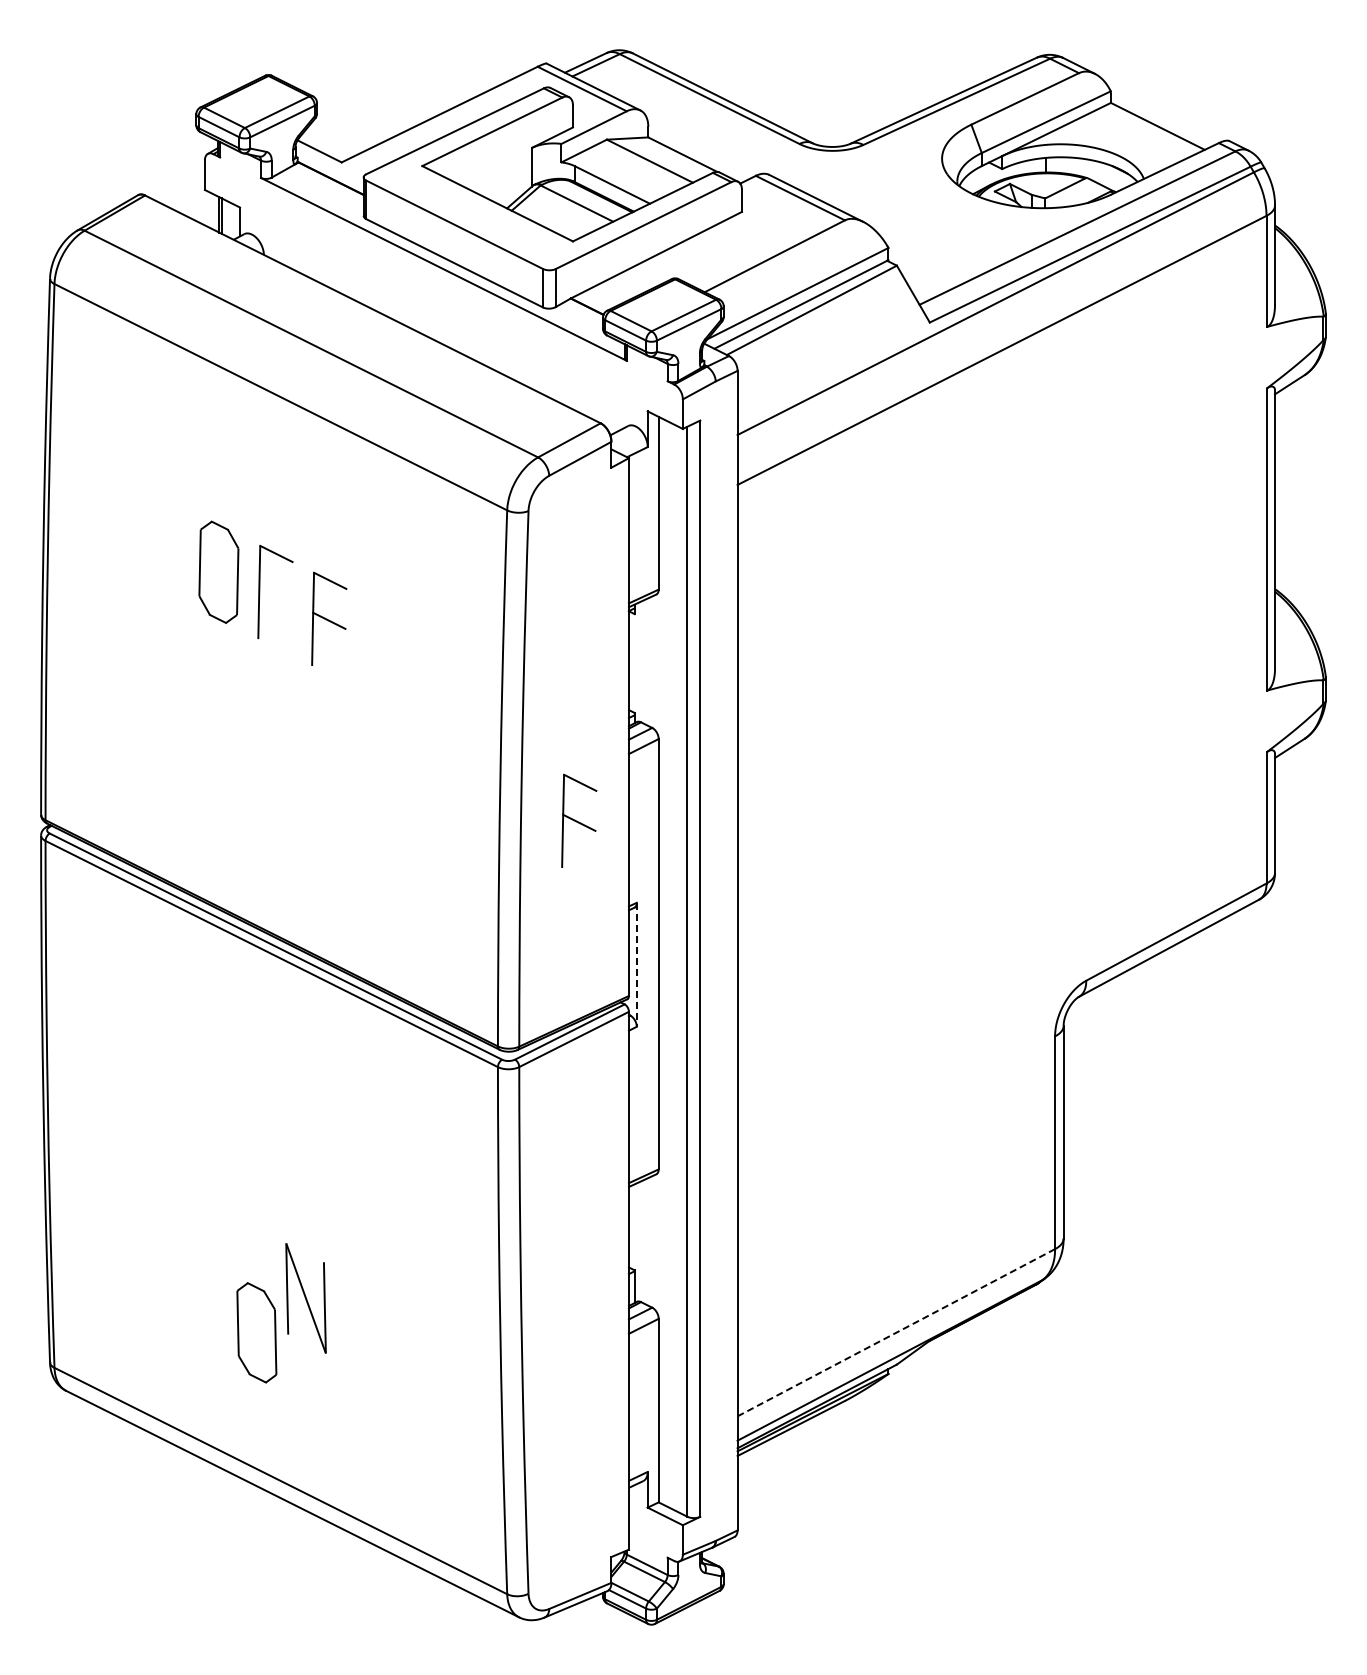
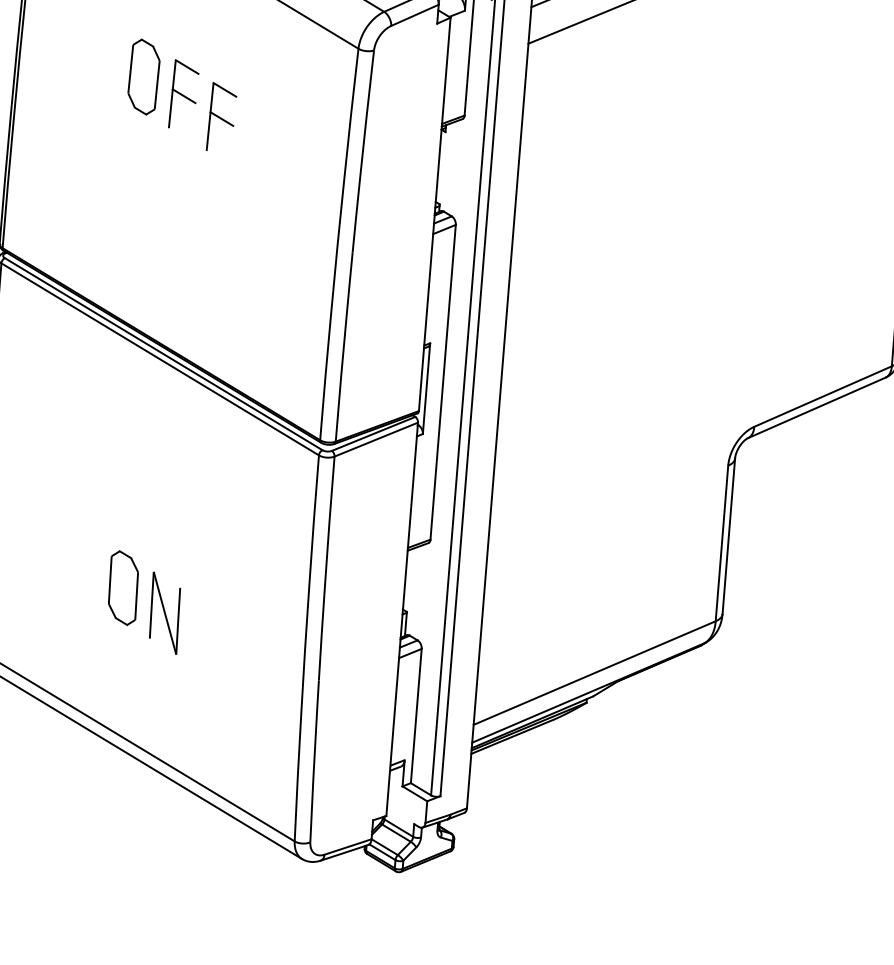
line: (275, 593) -> (184, 95), added
part: (579, 820) -> (393, 279), removed
line: (636, 964) -> (426, 388), dashed -> solid
part: (256, 1332) -> (123, 587), moved
line: (896, 1332) -> (594, 672), dashed -> solid

